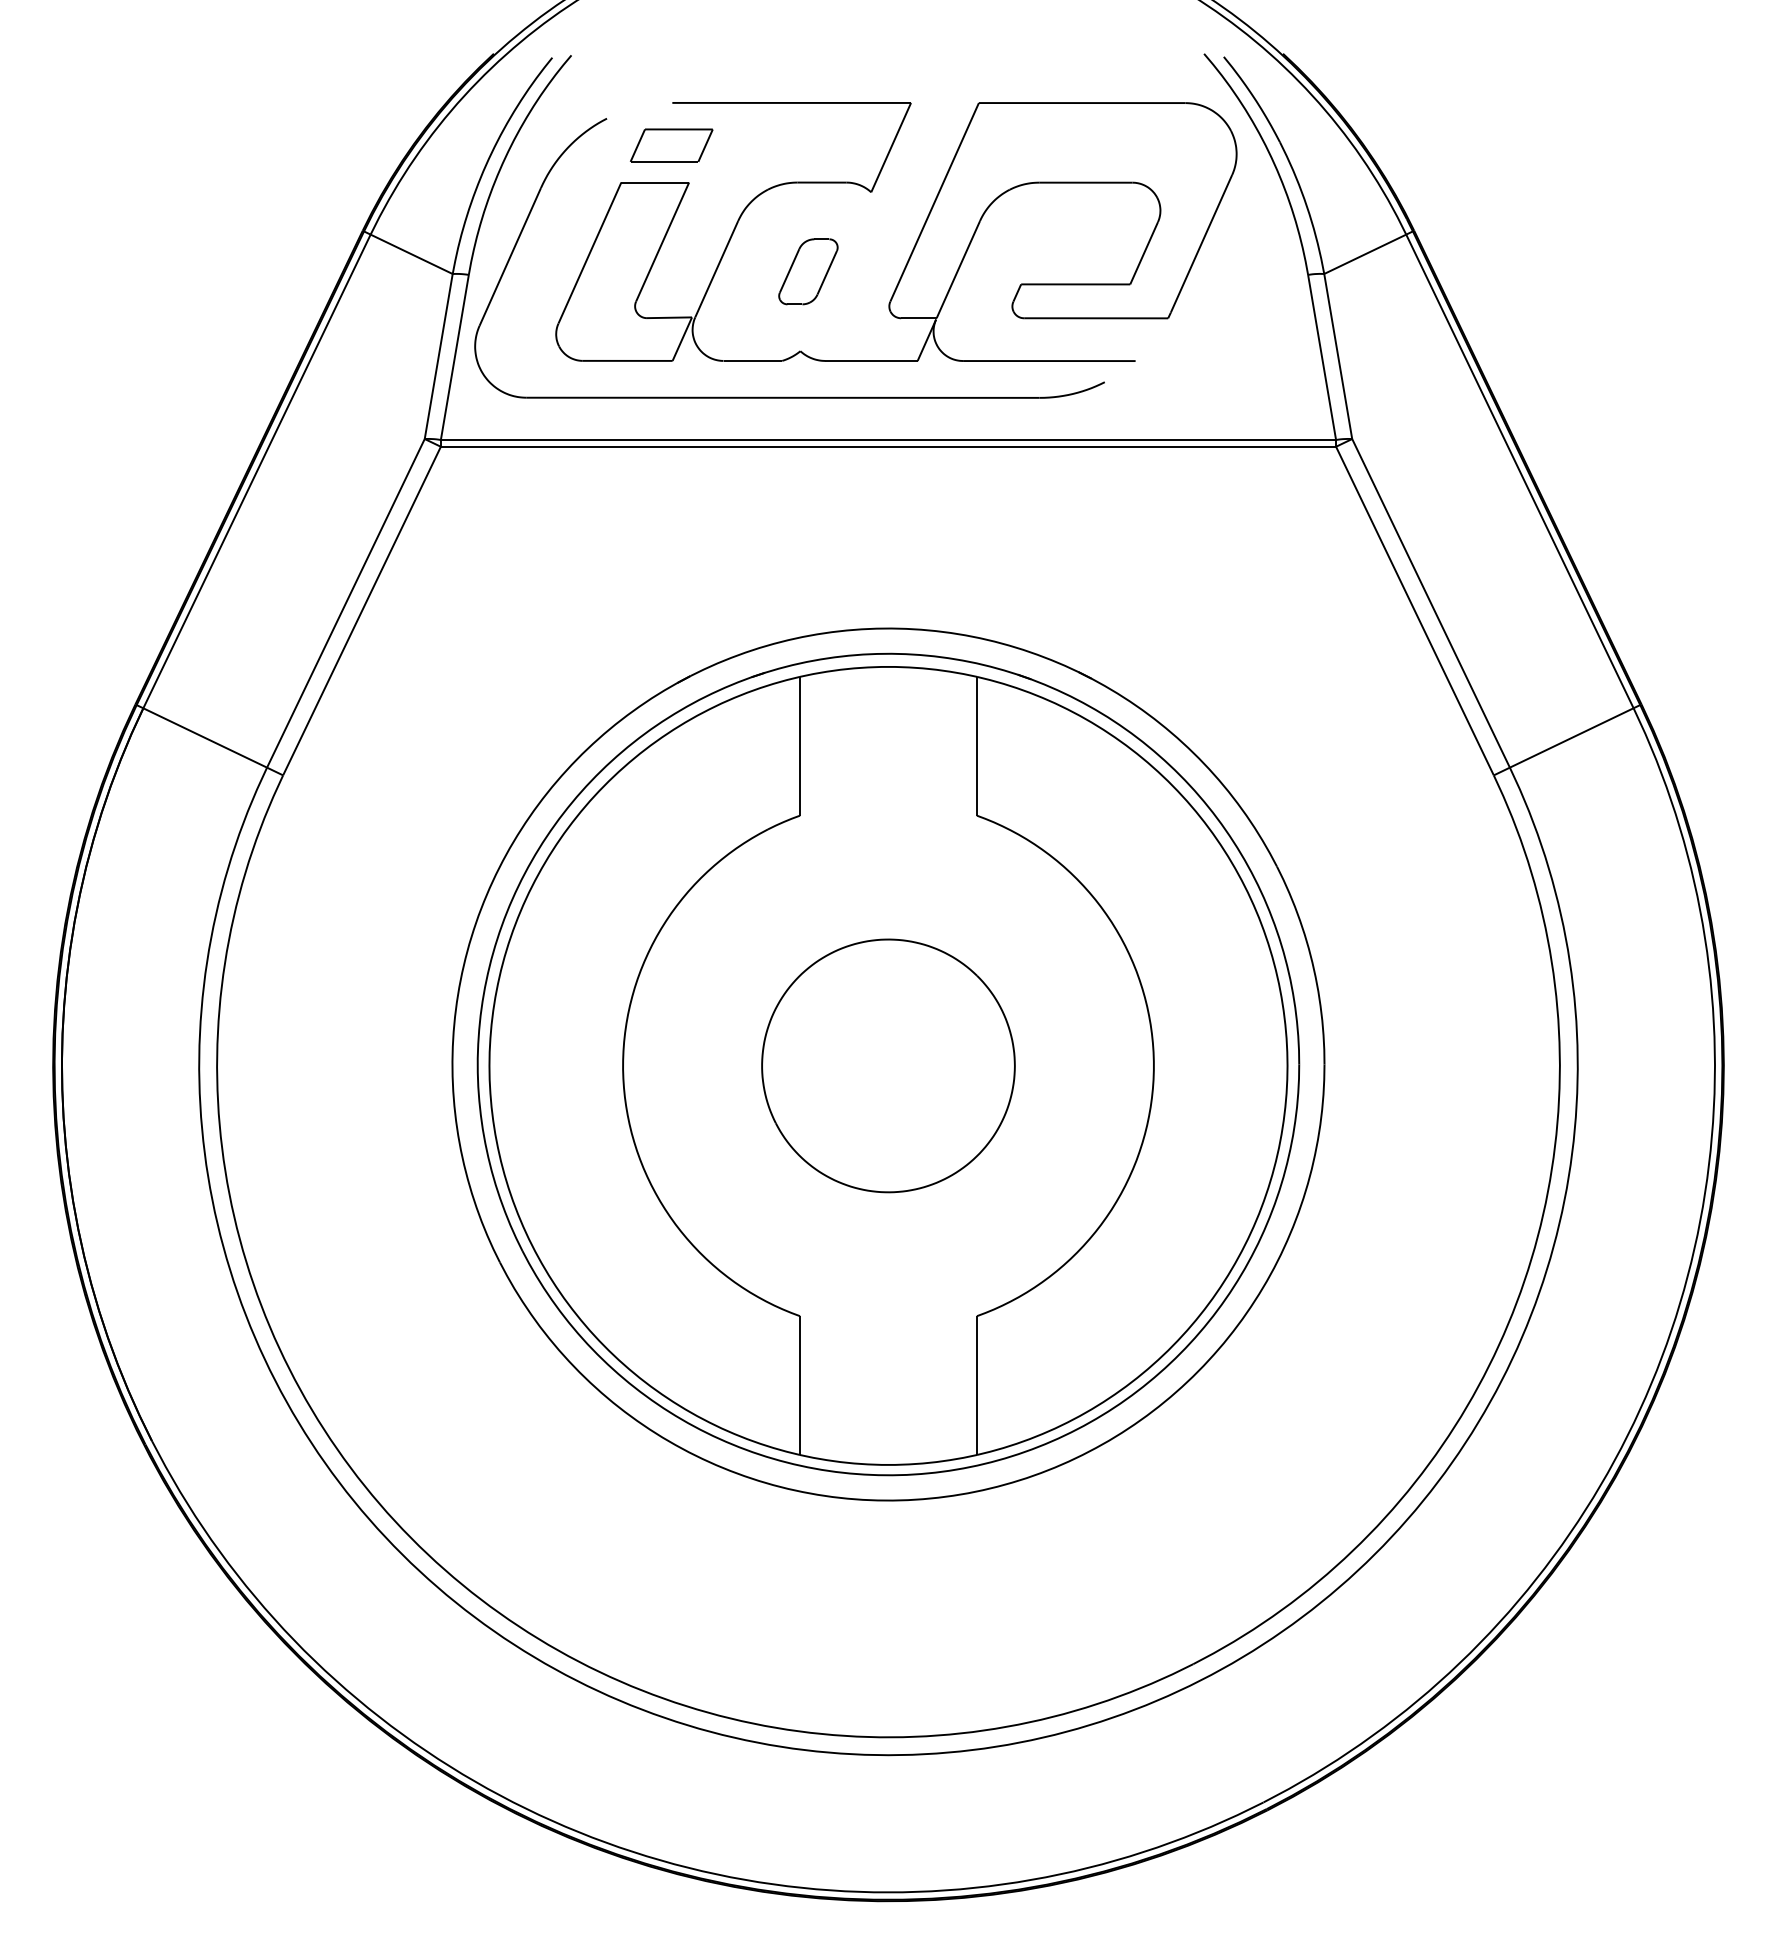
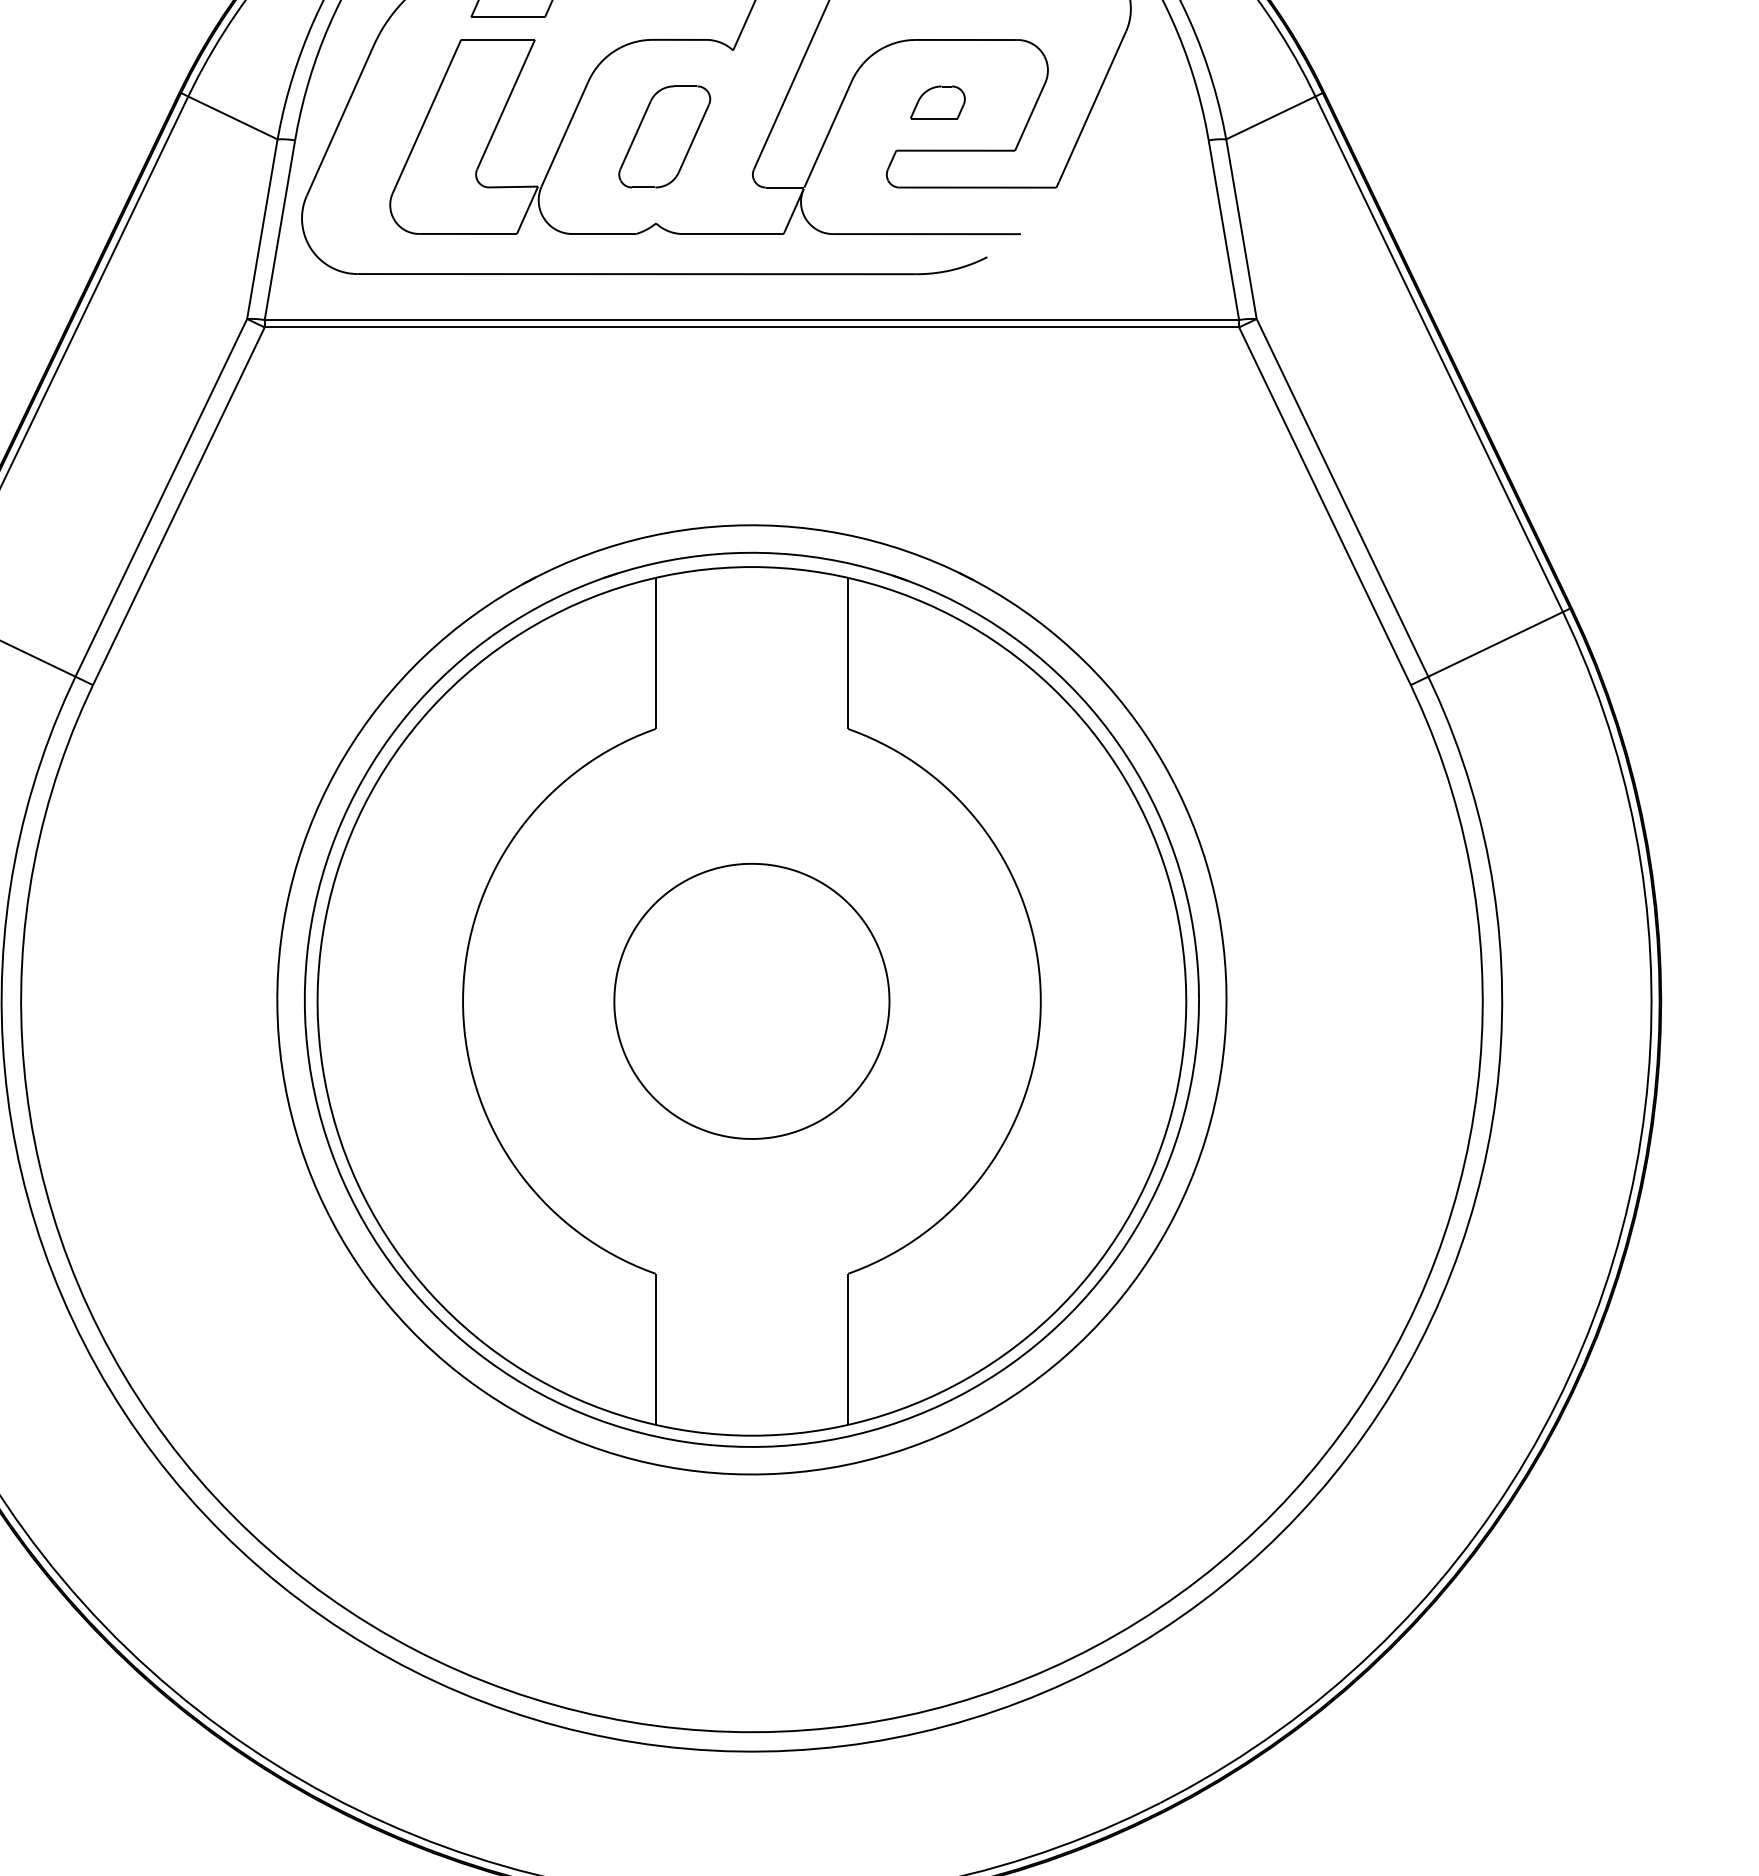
part: (1059, 239) -> (938, 101), added
part: (808, 271) -> (664, 136), size x1.43

